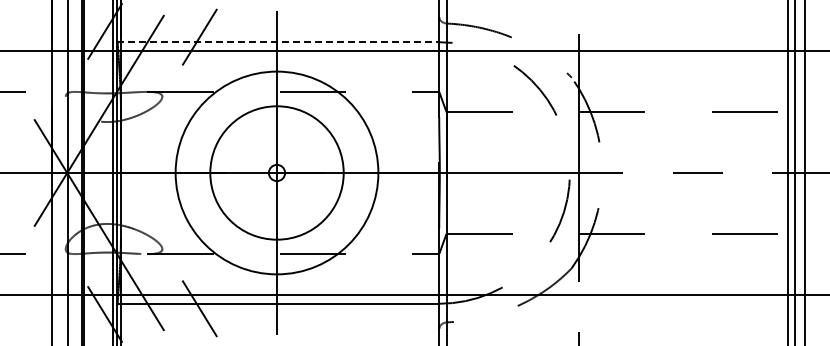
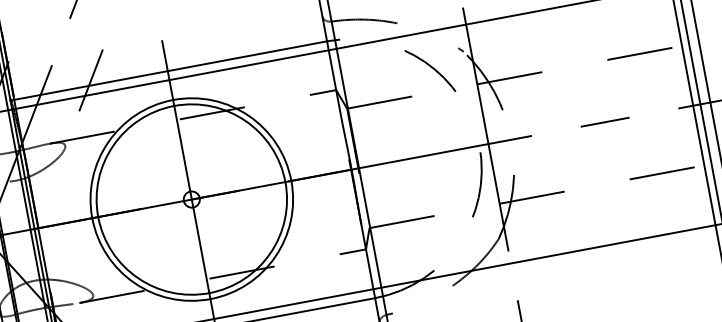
line: (278, 42) -> (169, 71), dashed -> solid
circle: (276, 172) -> (191, 199), size x1.43

